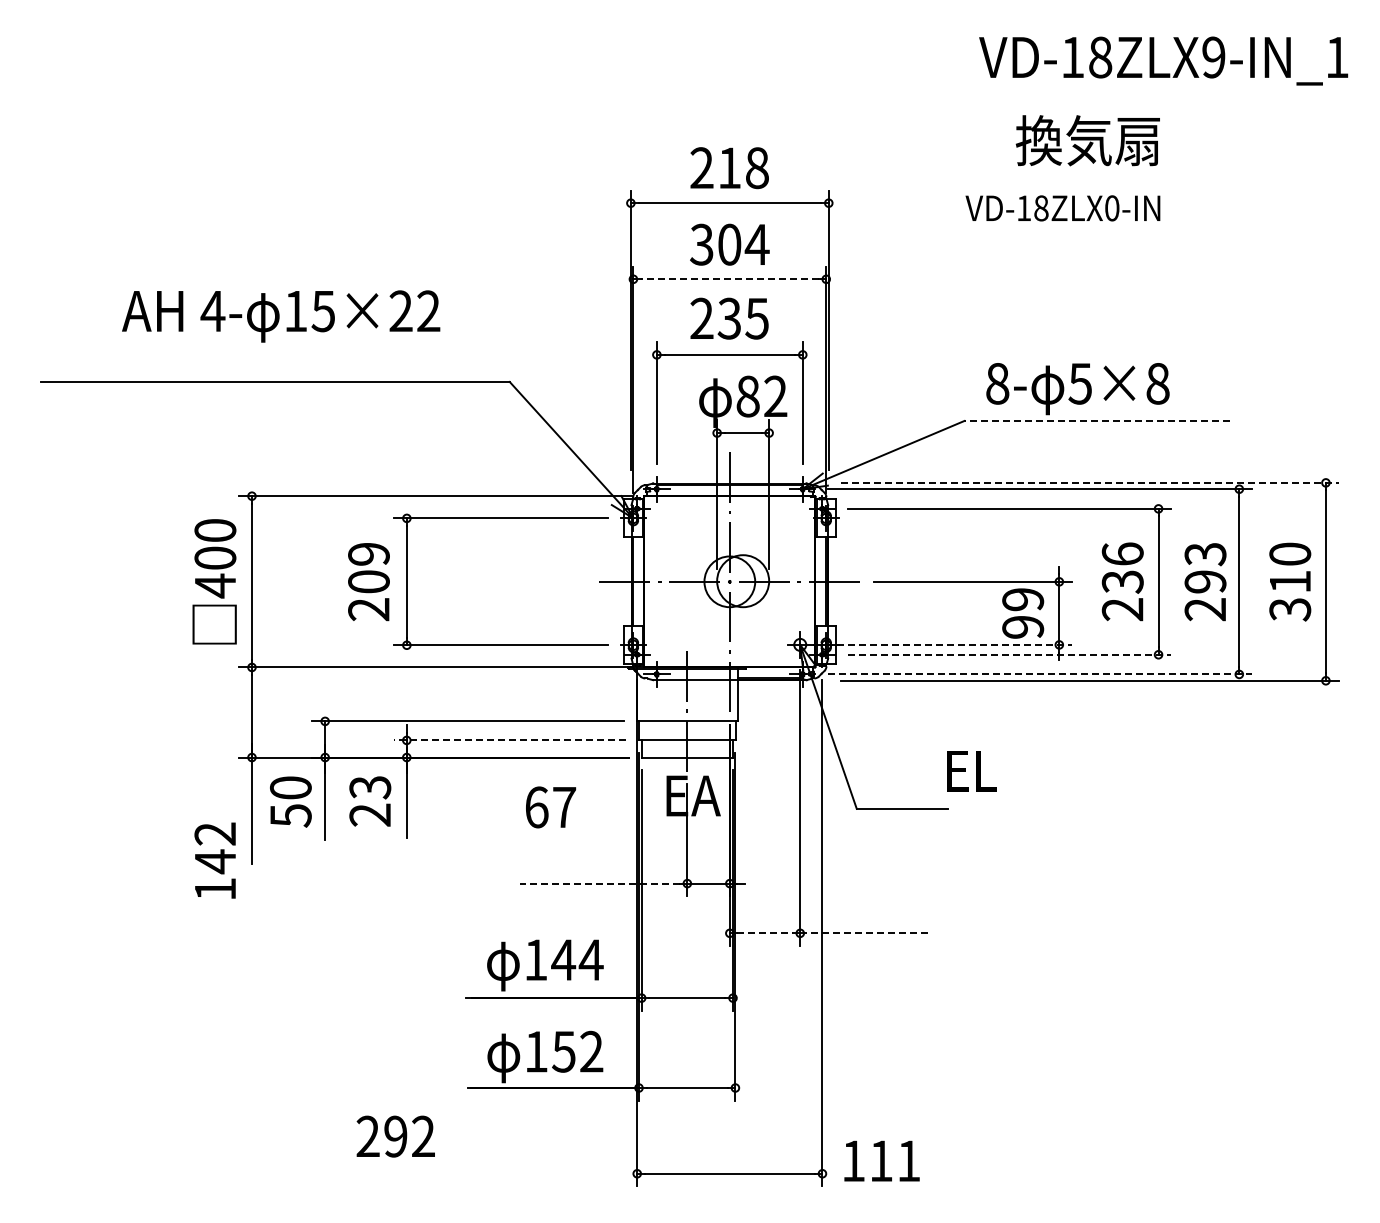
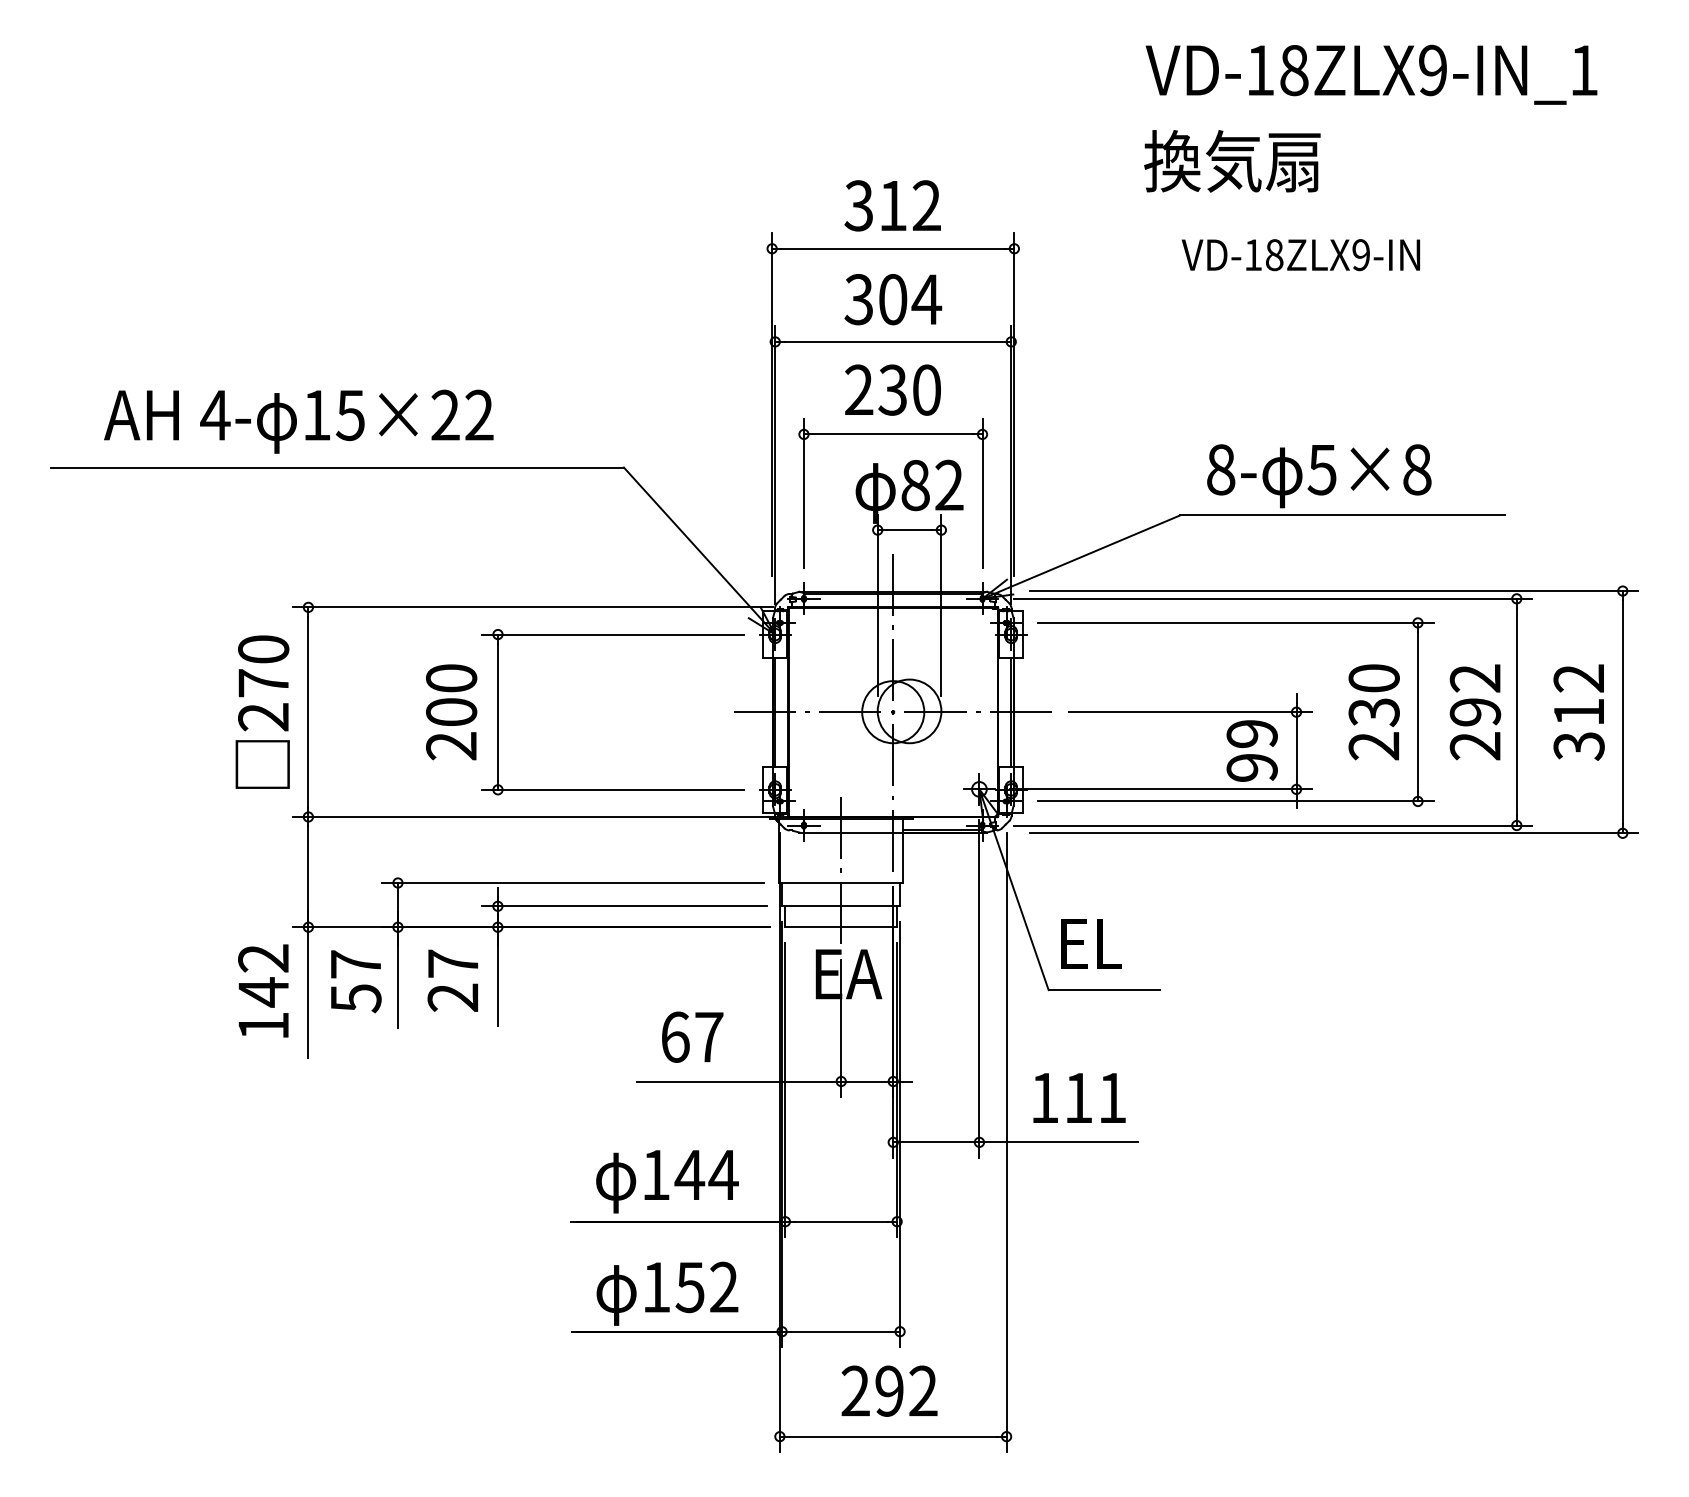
text: (1163, 60) -> (1371, 74), moved
text: (1087, 140) -> (1231, 161), moved
text: (729, 168) -> (892, 206), 218 -> 312
text: (1112, 208) -> (1361, 255), VD-18ZLX0-IN -> VD-18ZLX9-IN
line: (729, 279) -> (892, 342), dashed -> solid
text: (281, 316) -> (299, 421), moved
text: (756, 318) -> (925, 389), 235 -> 230
line: (1097, 420) -> (1343, 514), dashed -> solid
line: (1090, 482) -> (1334, 590), dashed -> solid
text: (368, 553) -> (451, 677), 209 -> 200
text: (1122, 553) -> (1373, 677), 236 -> 230
text: (1290, 553) -> (1579, 677), 310 -> 312
text: (1205, 554) -> (1475, 678), 293 -> 292
text: (215, 572) -> (263, 700), 400 -> 270
line: (949, 644) -> (1162, 788), dashed -> solid
line: (1009, 654) -> (1235, 801), dashed -> solid
line: (1040, 674) -> (1273, 825), dashed -> solid
line: (509, 740) -> (623, 906), dashed -> solid
text: (971, 771) -> (1091, 944), moved
text: (290, 787) -> (355, 963), 50 -> 57
text: (370, 787) -> (453, 963), 23 -> 27
text: (551, 807) -> (693, 1037), moved
text: (214, 860) -> (262, 990), moved
line: (600, 883) -> (734, 1081), dashed -> solid
line: (765, 933) -> (936, 1142), dashed -> solid
line: (864, 933) -> (1058, 1142), dashed -> solid
text: (395, 1136) -> (889, 1391), moved
text: (881, 1160) -> (1078, 1097), moved

